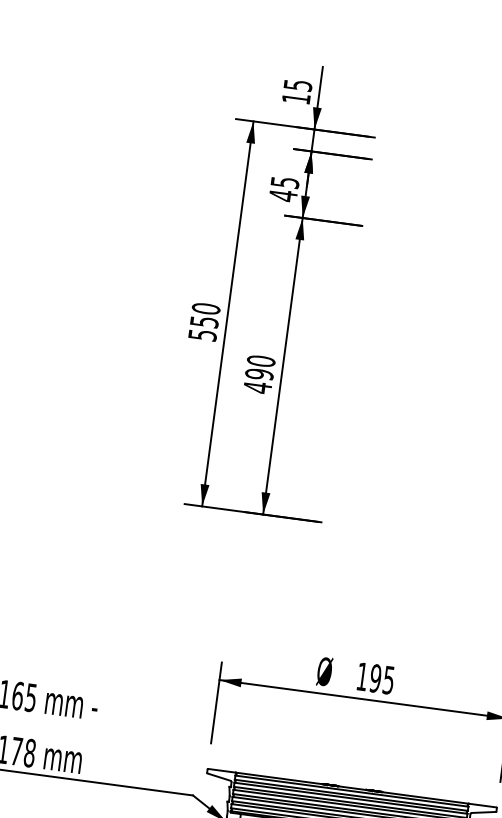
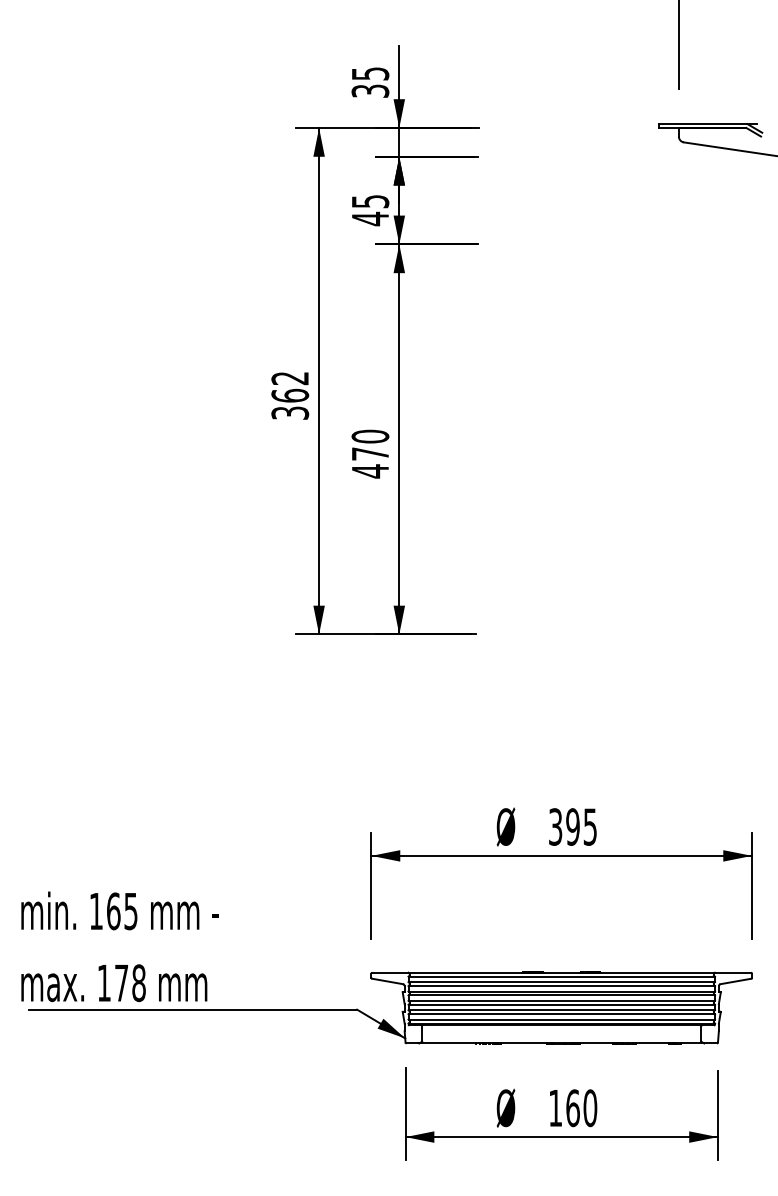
text: (296, 98) -> (370, 90), 15 -> 35
text: (204, 321) -> (290, 395), 550 -> 362
text: (259, 374) -> (370, 453), 490 -> 470
text: (362, 676) -> (555, 826), 195 -> 395

